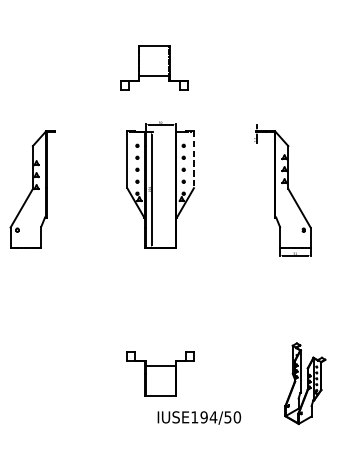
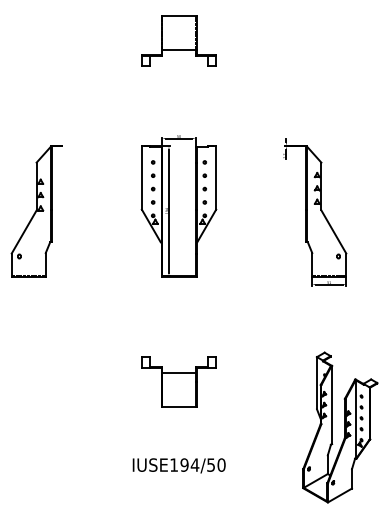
part: (153, 67) -> (178, 40), moved
line: (194, 159) -> (216, 177), dashed -> solid
part: (160, 373) -> (178, 381), moved
part: (305, 383) -> (340, 427), size x1.67
text: (198, 417) -> (178, 465), moved

